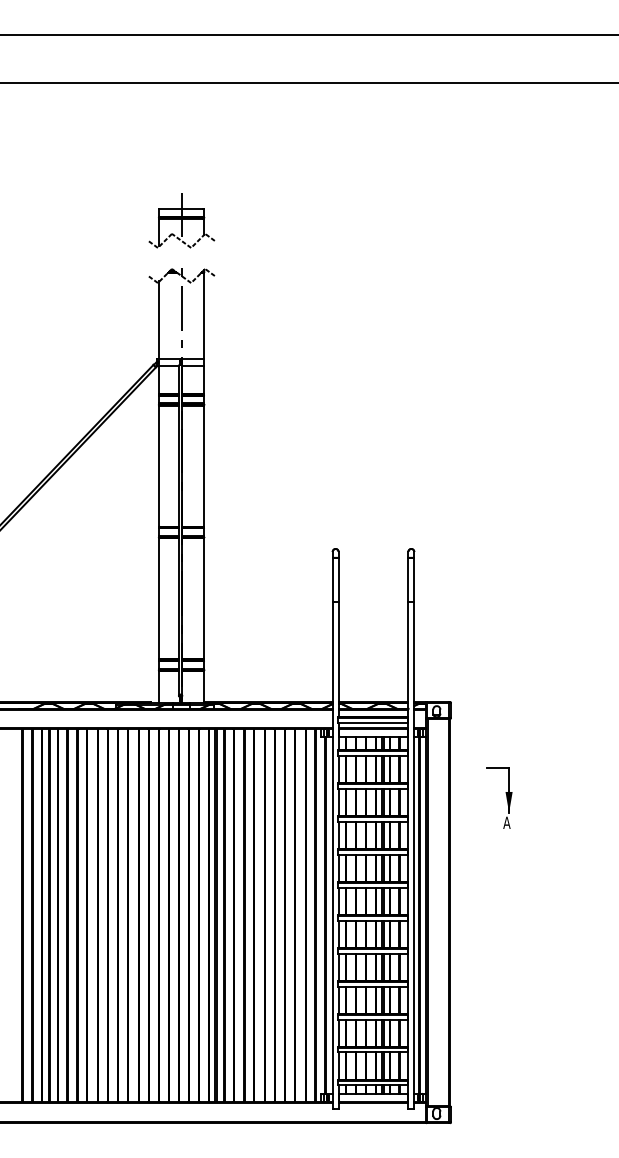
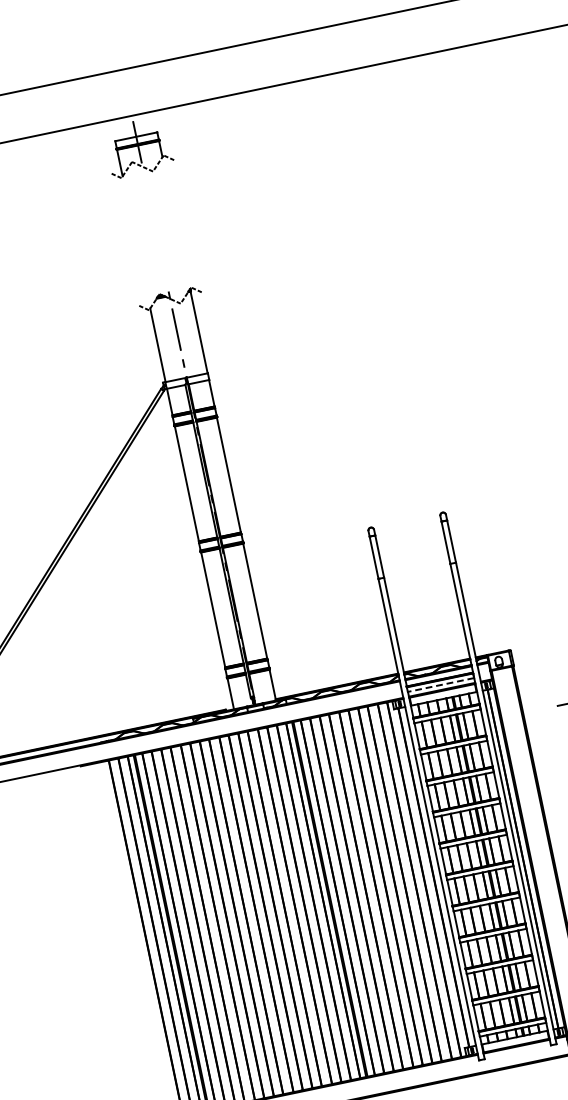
part: (181, 220) -> (138, 147), moved
line: (373, 722) -> (441, 684), solid -> dashed

